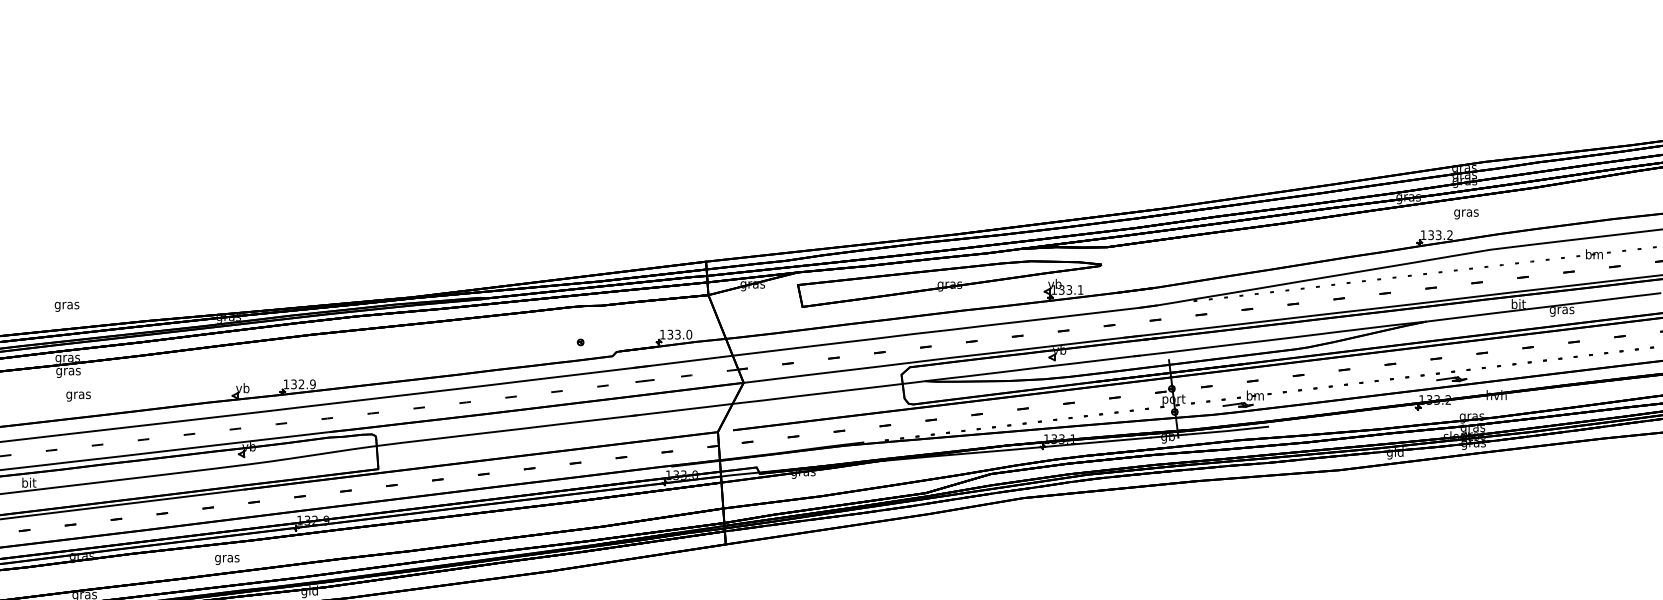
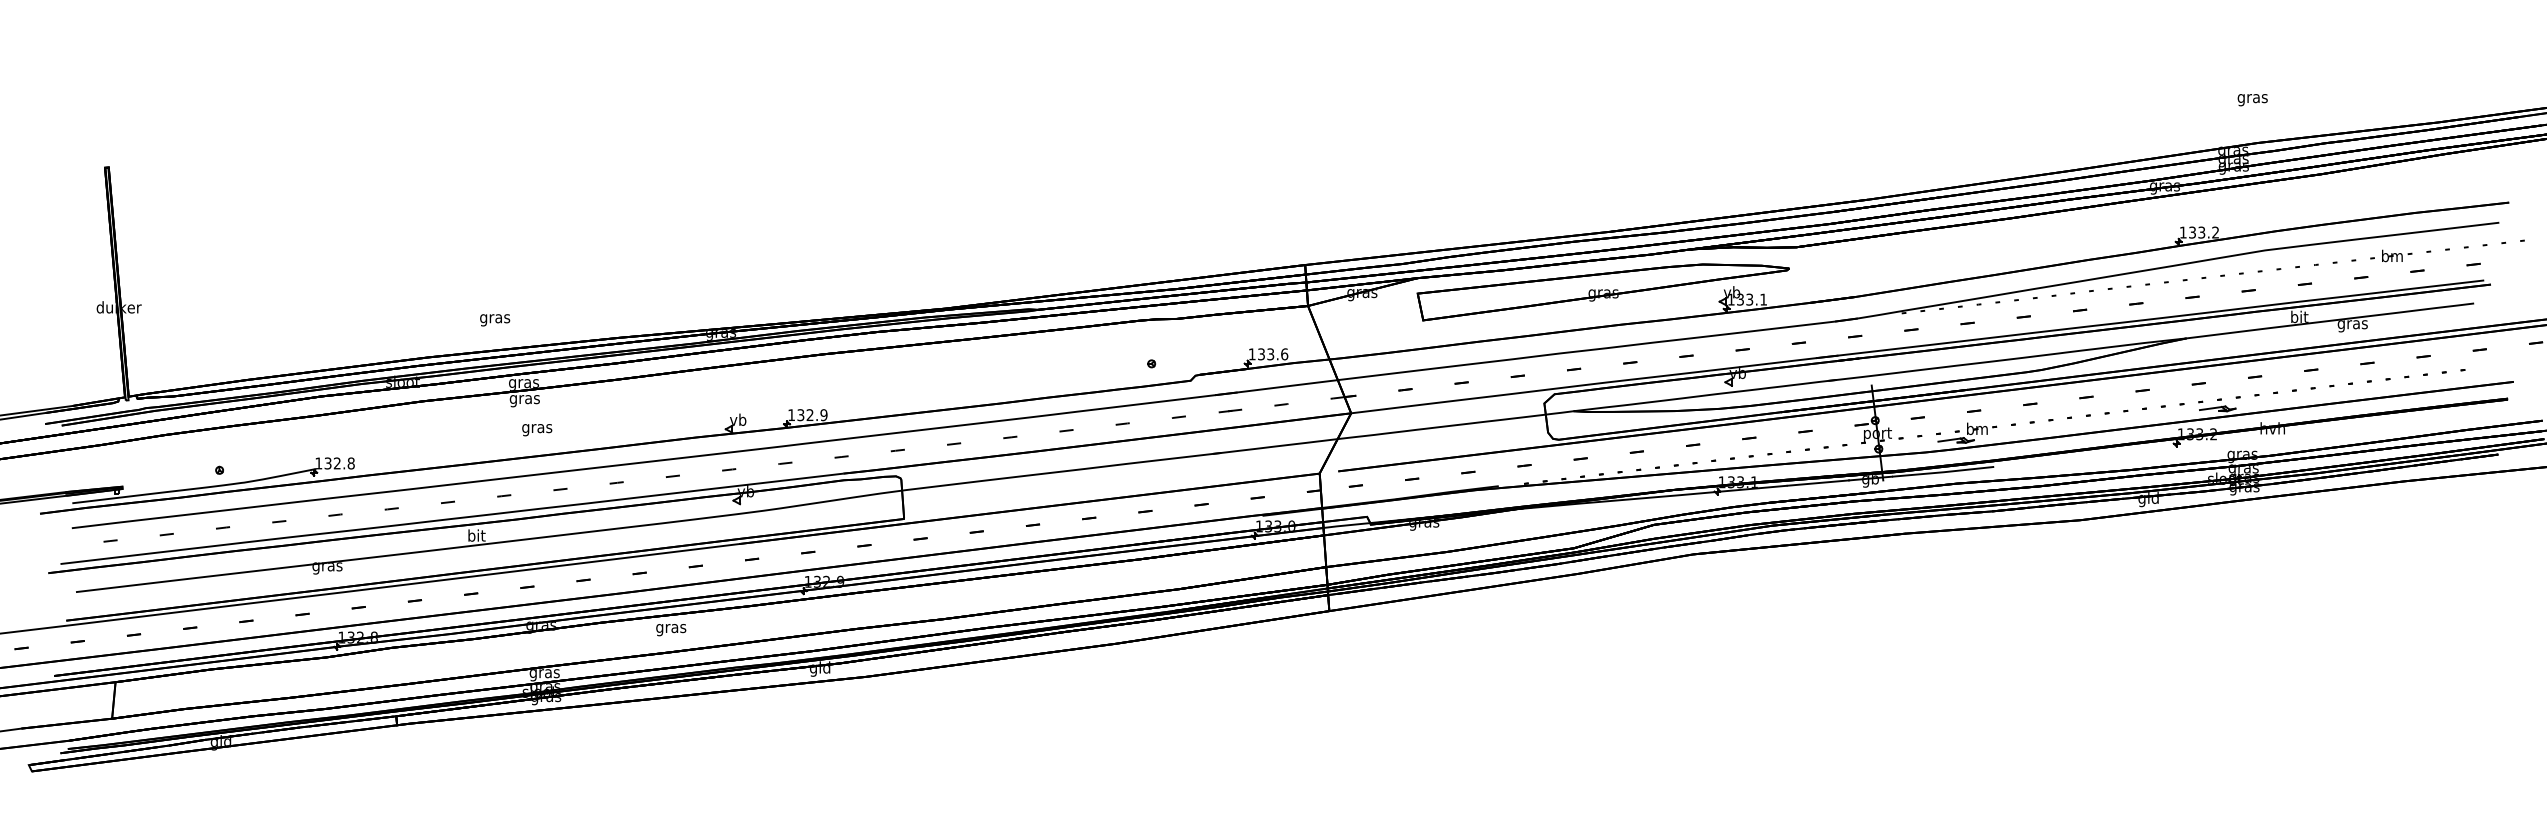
text: (1466, 214) -> (2252, 100), moved
text: (67, 307) -> (495, 320), moved
text: (689, 333) -> (1284, 353), 133.0 -> 133.6
text: (227, 560) -> (671, 630), moved

